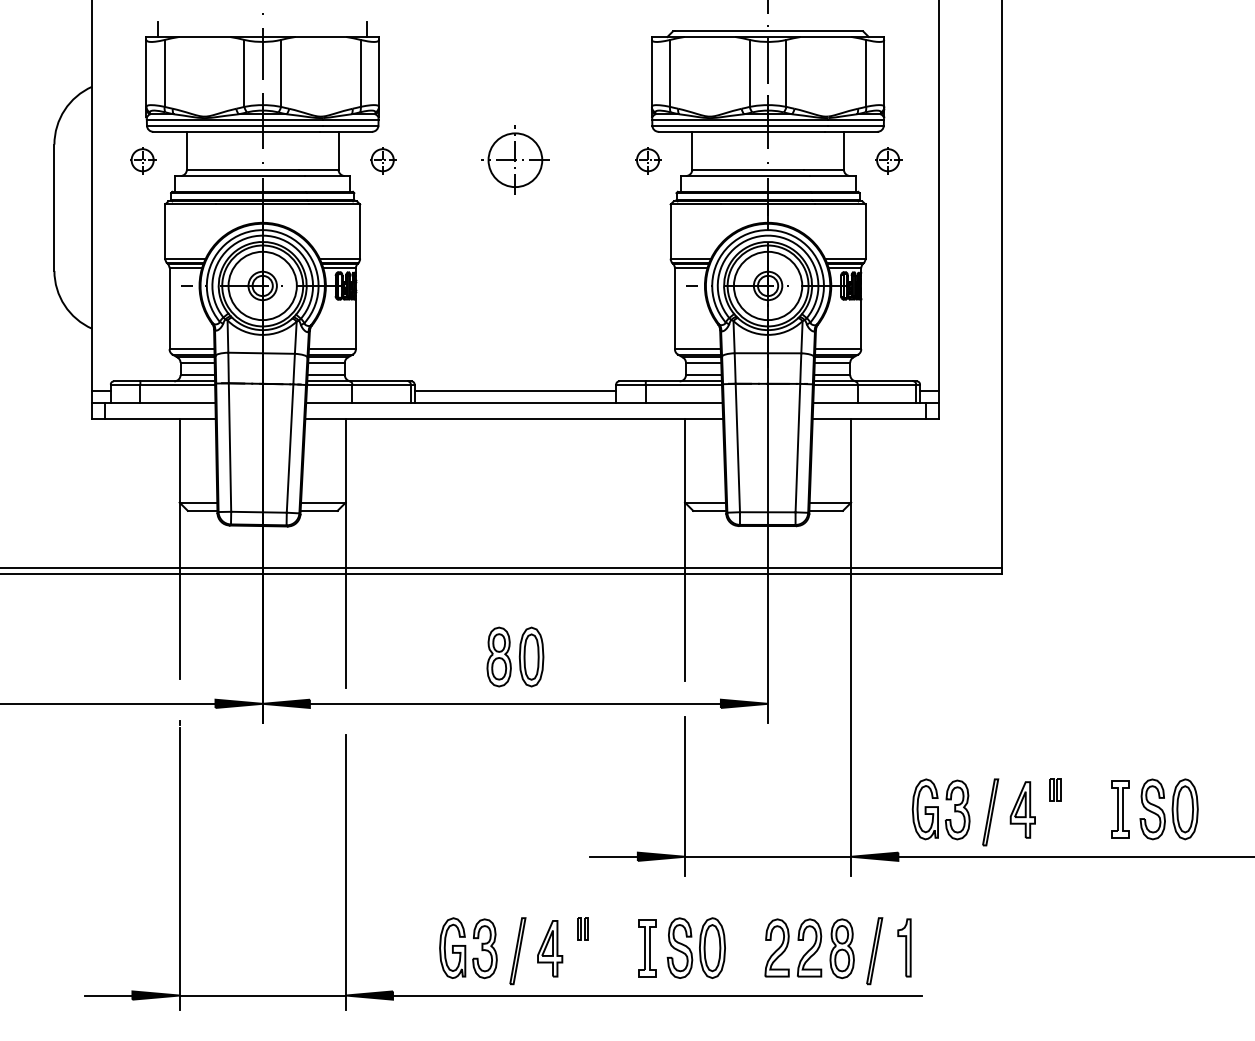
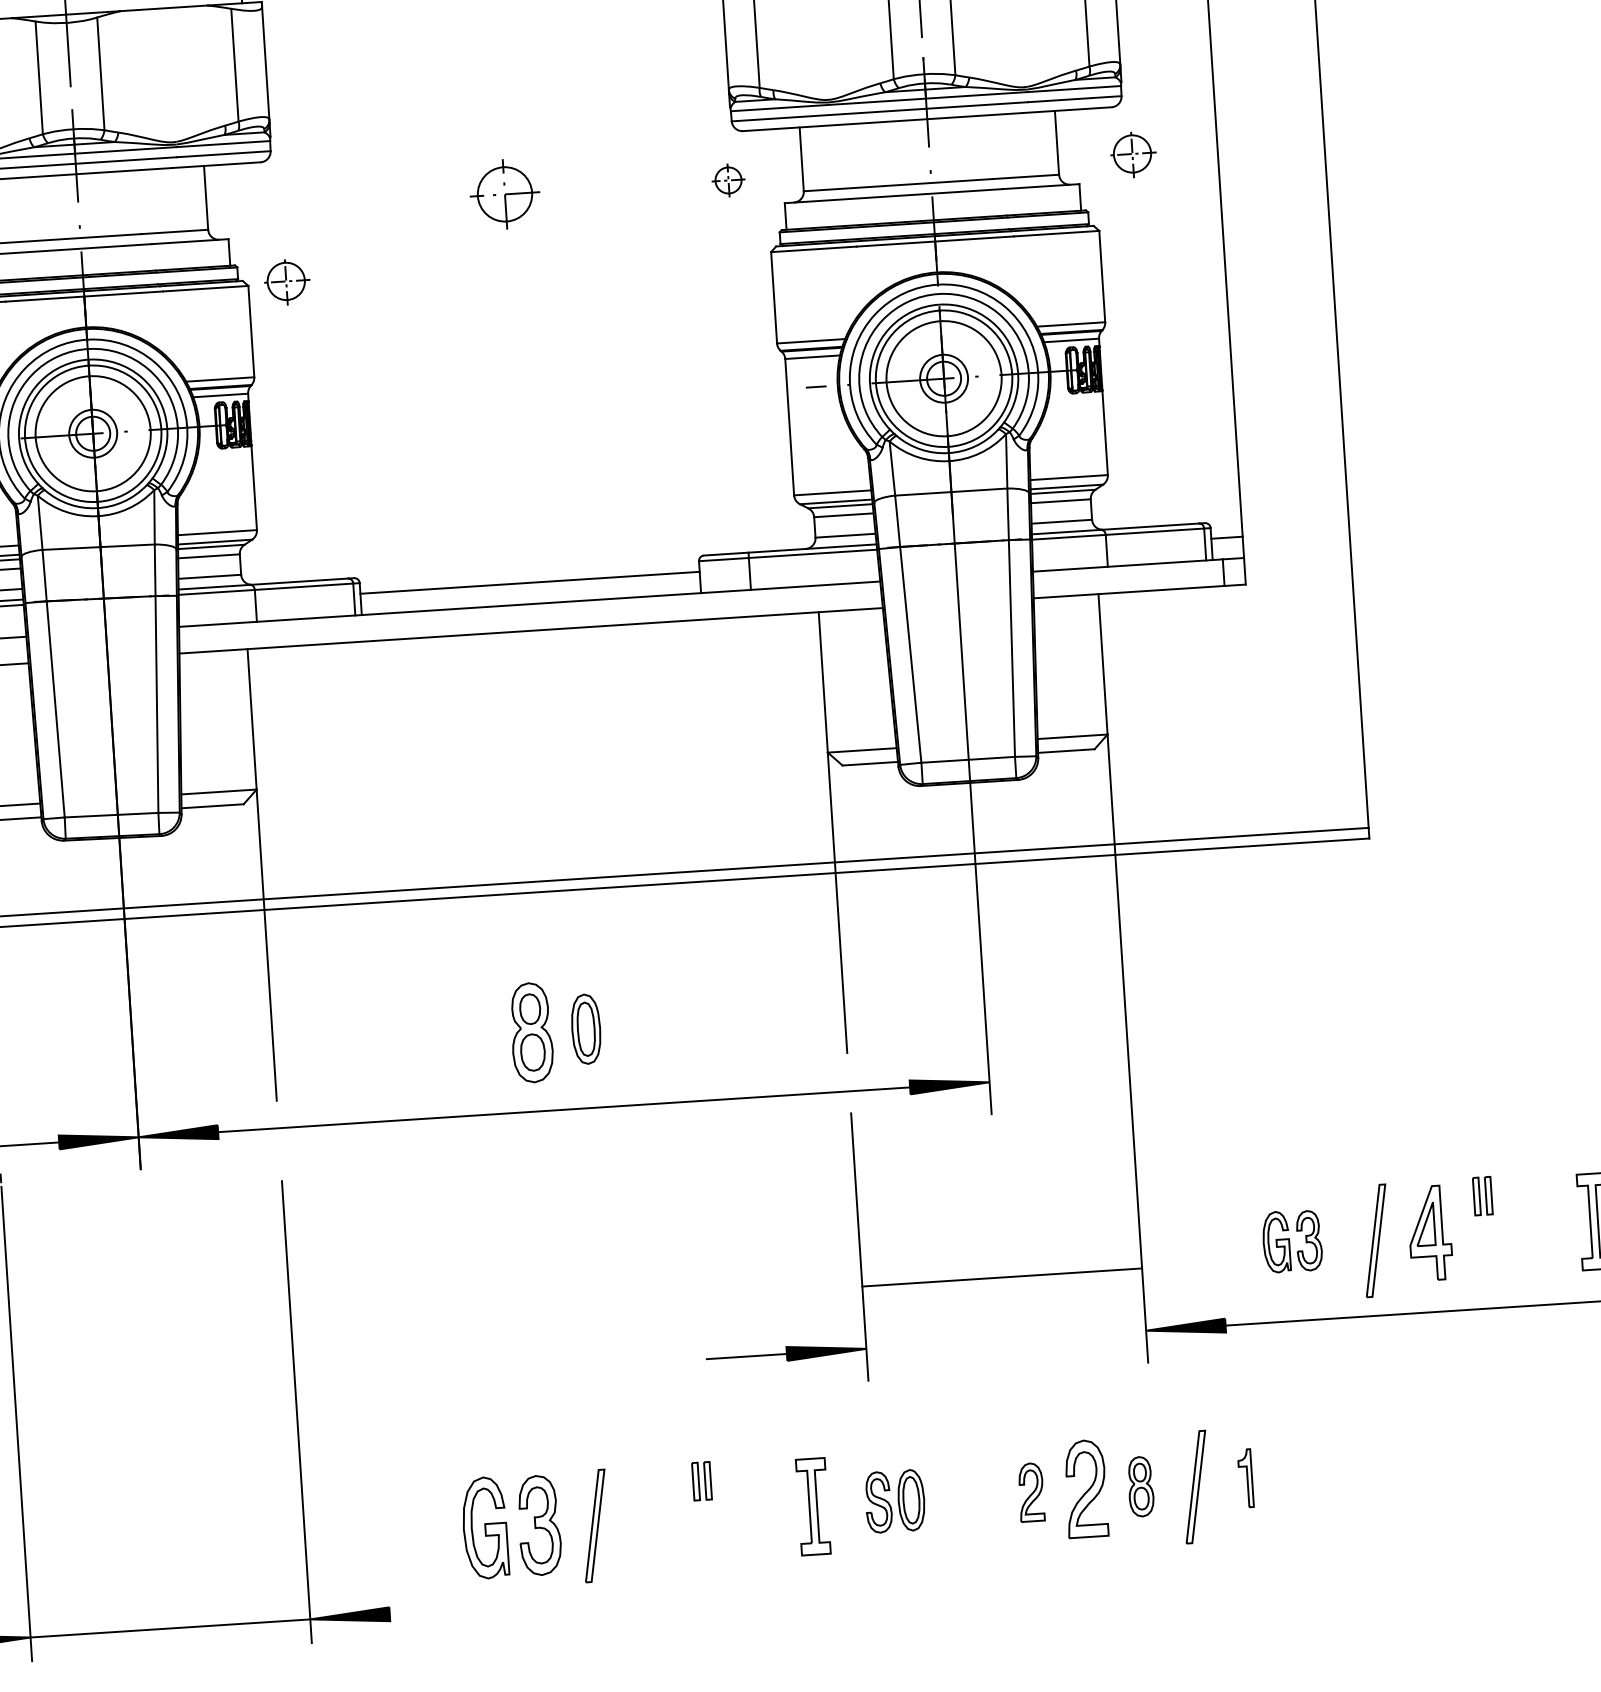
part: (515, 159) -> (505, 193), size x0.6
part: (383, 160) -> (287, 281), moved
part: (648, 160) -> (729, 180), size x0.7
part: (531, 656) -> (586, 1028), size x0.7
part: (940, 809) -> (1291, 1241), size x0.6
line: (768, 856) -> (1002, 1276), moved
part: (695, 947) -> (893, 1500), size x0.6
part: (776, 947) -> (1030, 1491), size x0.6
part: (904, 947) -> (1245, 1477), size x0.6
part: (550, 948) -> (649, 1517), removed
part: (841, 948) -> (1139, 1486), size x0.6
line: (657, 995) -> (835, 1585), removed

